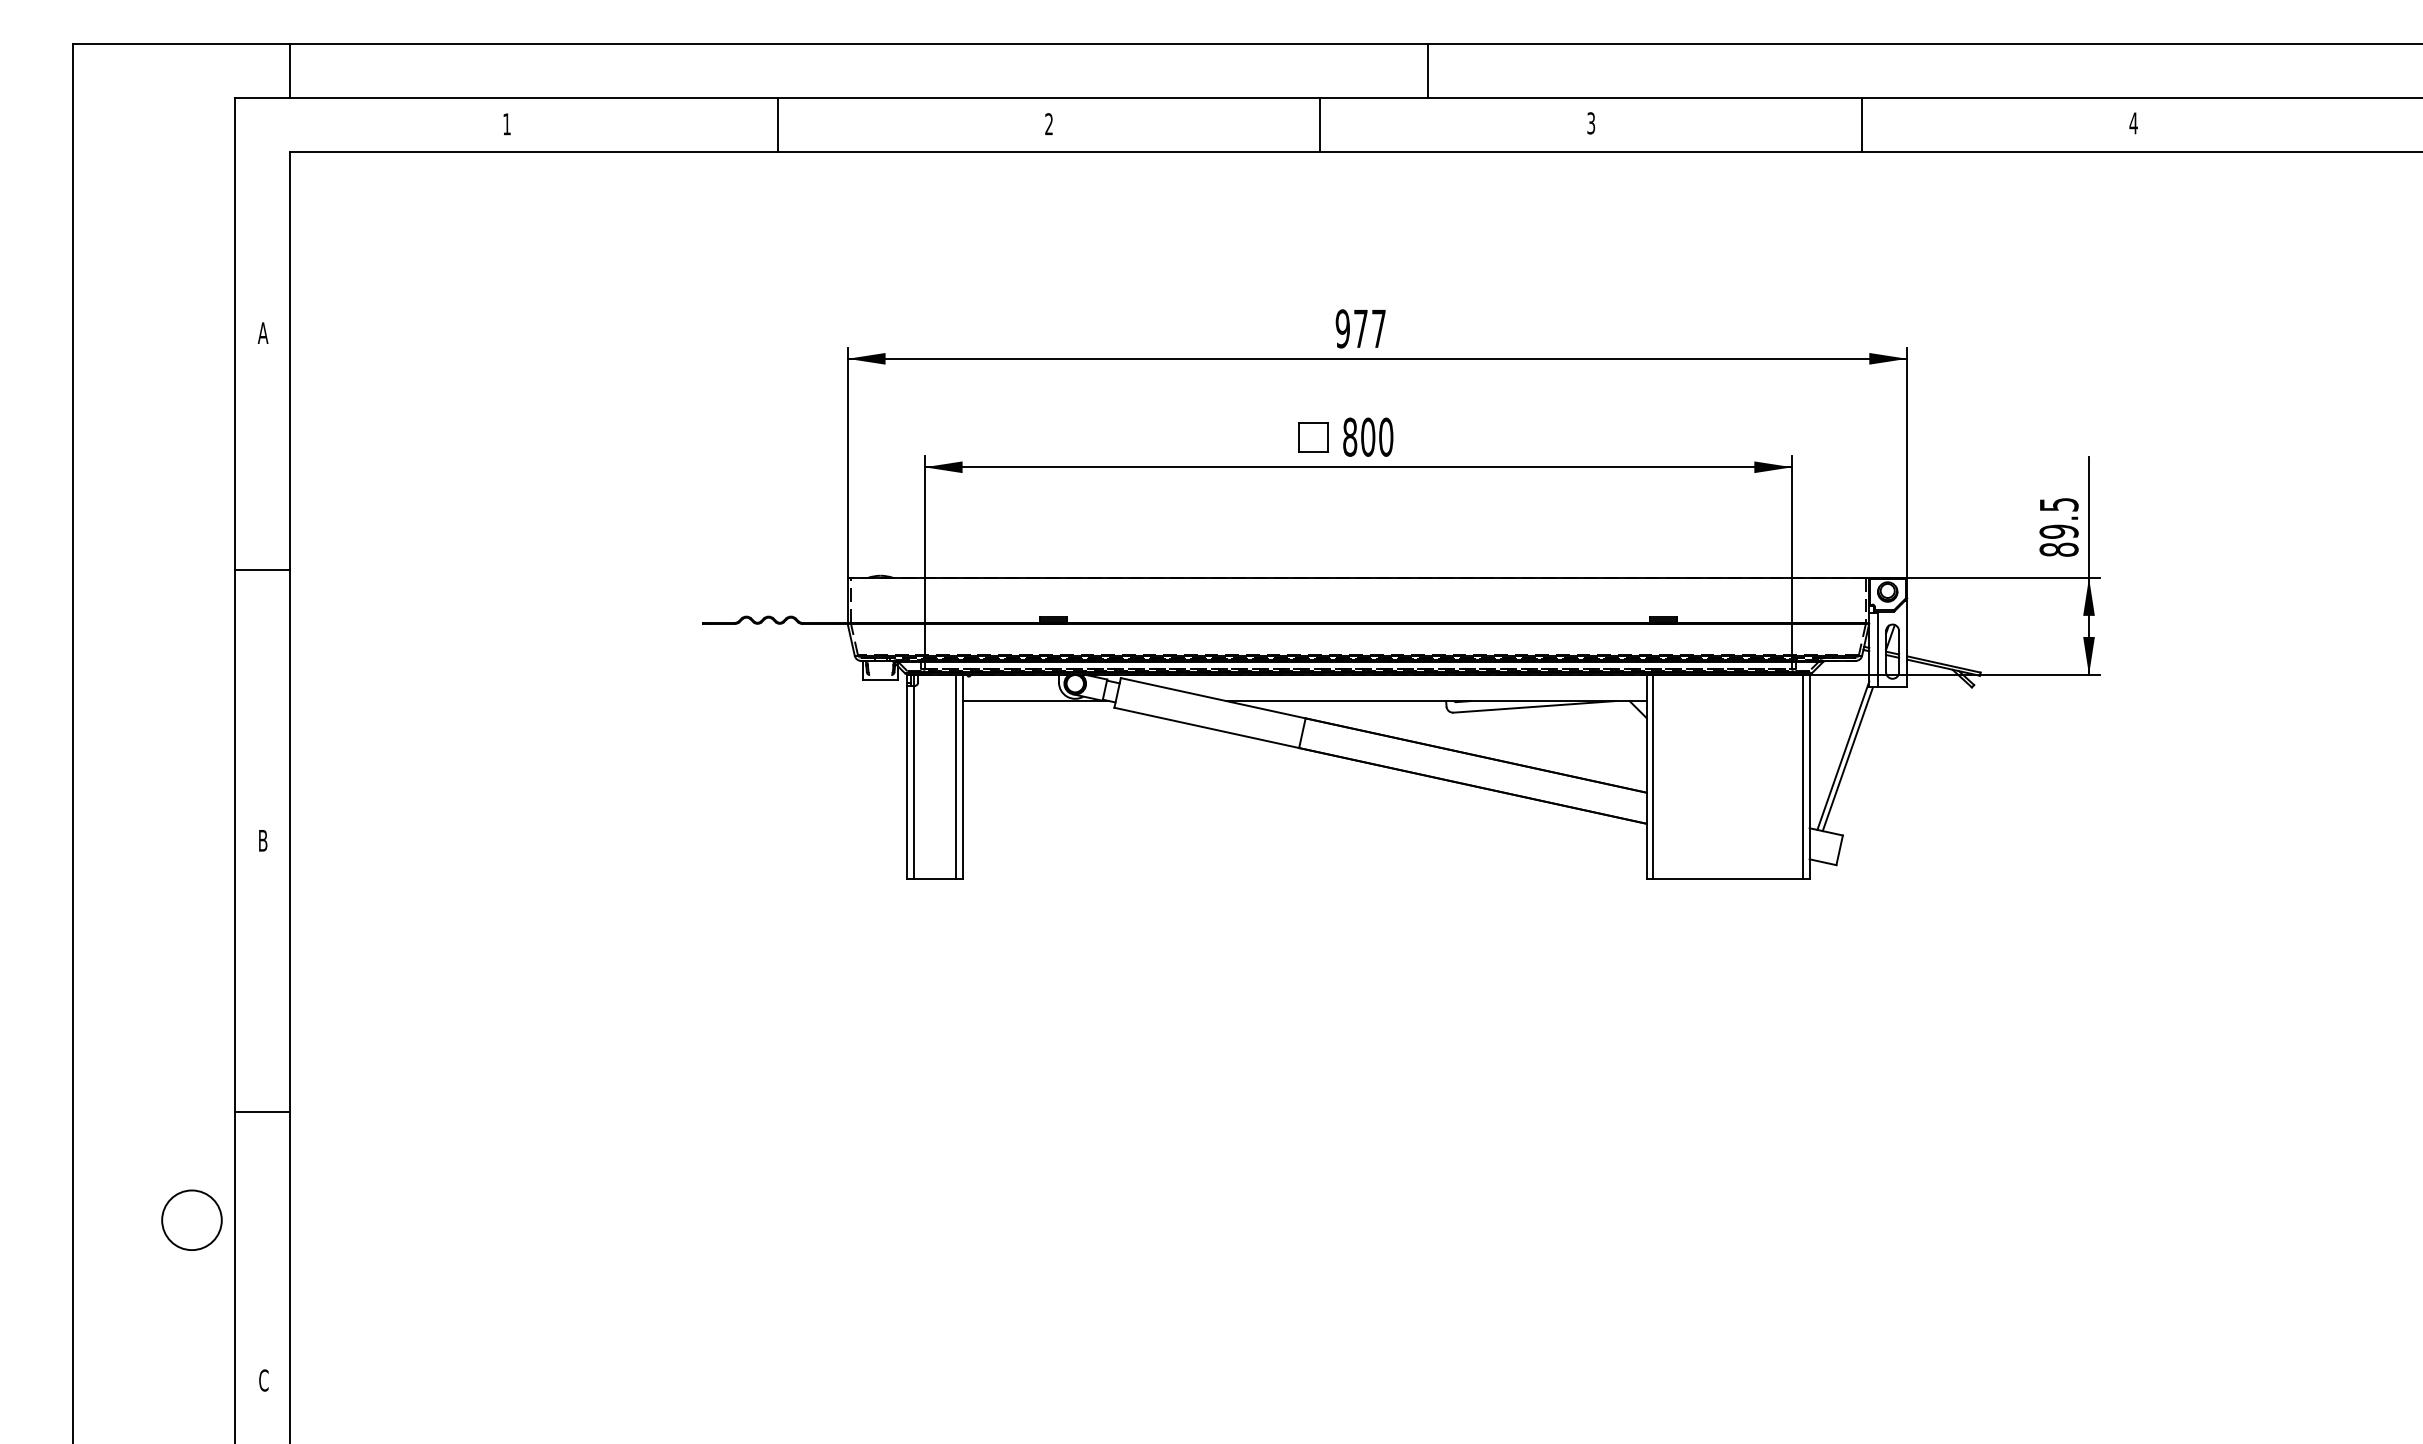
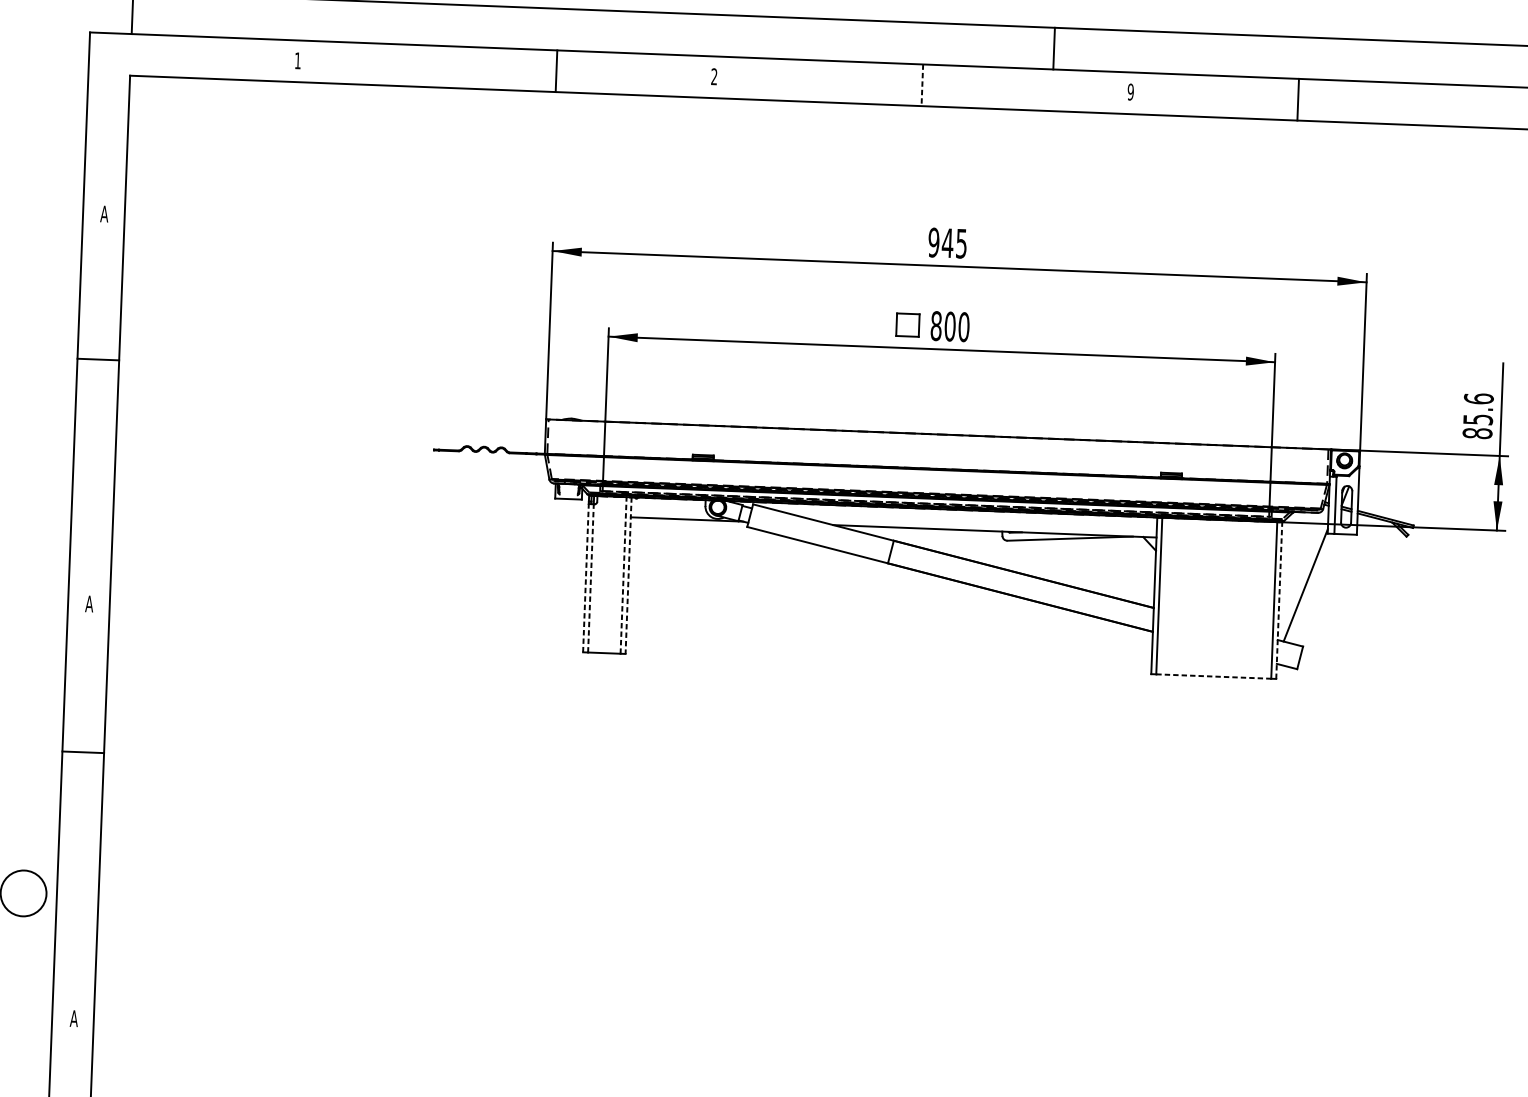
line: (1428, 70) -> (1054, 48), moved
text: (1591, 123) -> (1130, 92), 3 -> 9
line: (777, 124) -> (556, 70), moved
line: (1862, 124) -> (1298, 99), moved
line: (1319, 125) -> (921, 85), solid -> dashed
text: (1369, 329) -> (954, 243), 977 -> 945
text: (2058, 517) -> (1478, 408), 89.5 -> 85.6
line: (262, 569) -> (98, 359), moved
line: (1847, 759) -> (1308, 588), removed
line: (956, 776) -> (623, 575), solid -> dashed
line: (962, 776) -> (628, 575), solid -> dashed
line: (1809, 776) -> (1279, 600), solid -> dashed
line: (907, 782) -> (586, 578), solid -> dashed
line: (913, 782) -> (590, 578), solid -> dashed
text: (262, 840) -> (88, 603), B -> A
line: (1728, 878) -> (1213, 676), solid -> dashed
line: (262, 1111) -> (83, 752), moved
text: (263, 1380) -> (73, 1018), C -> A

